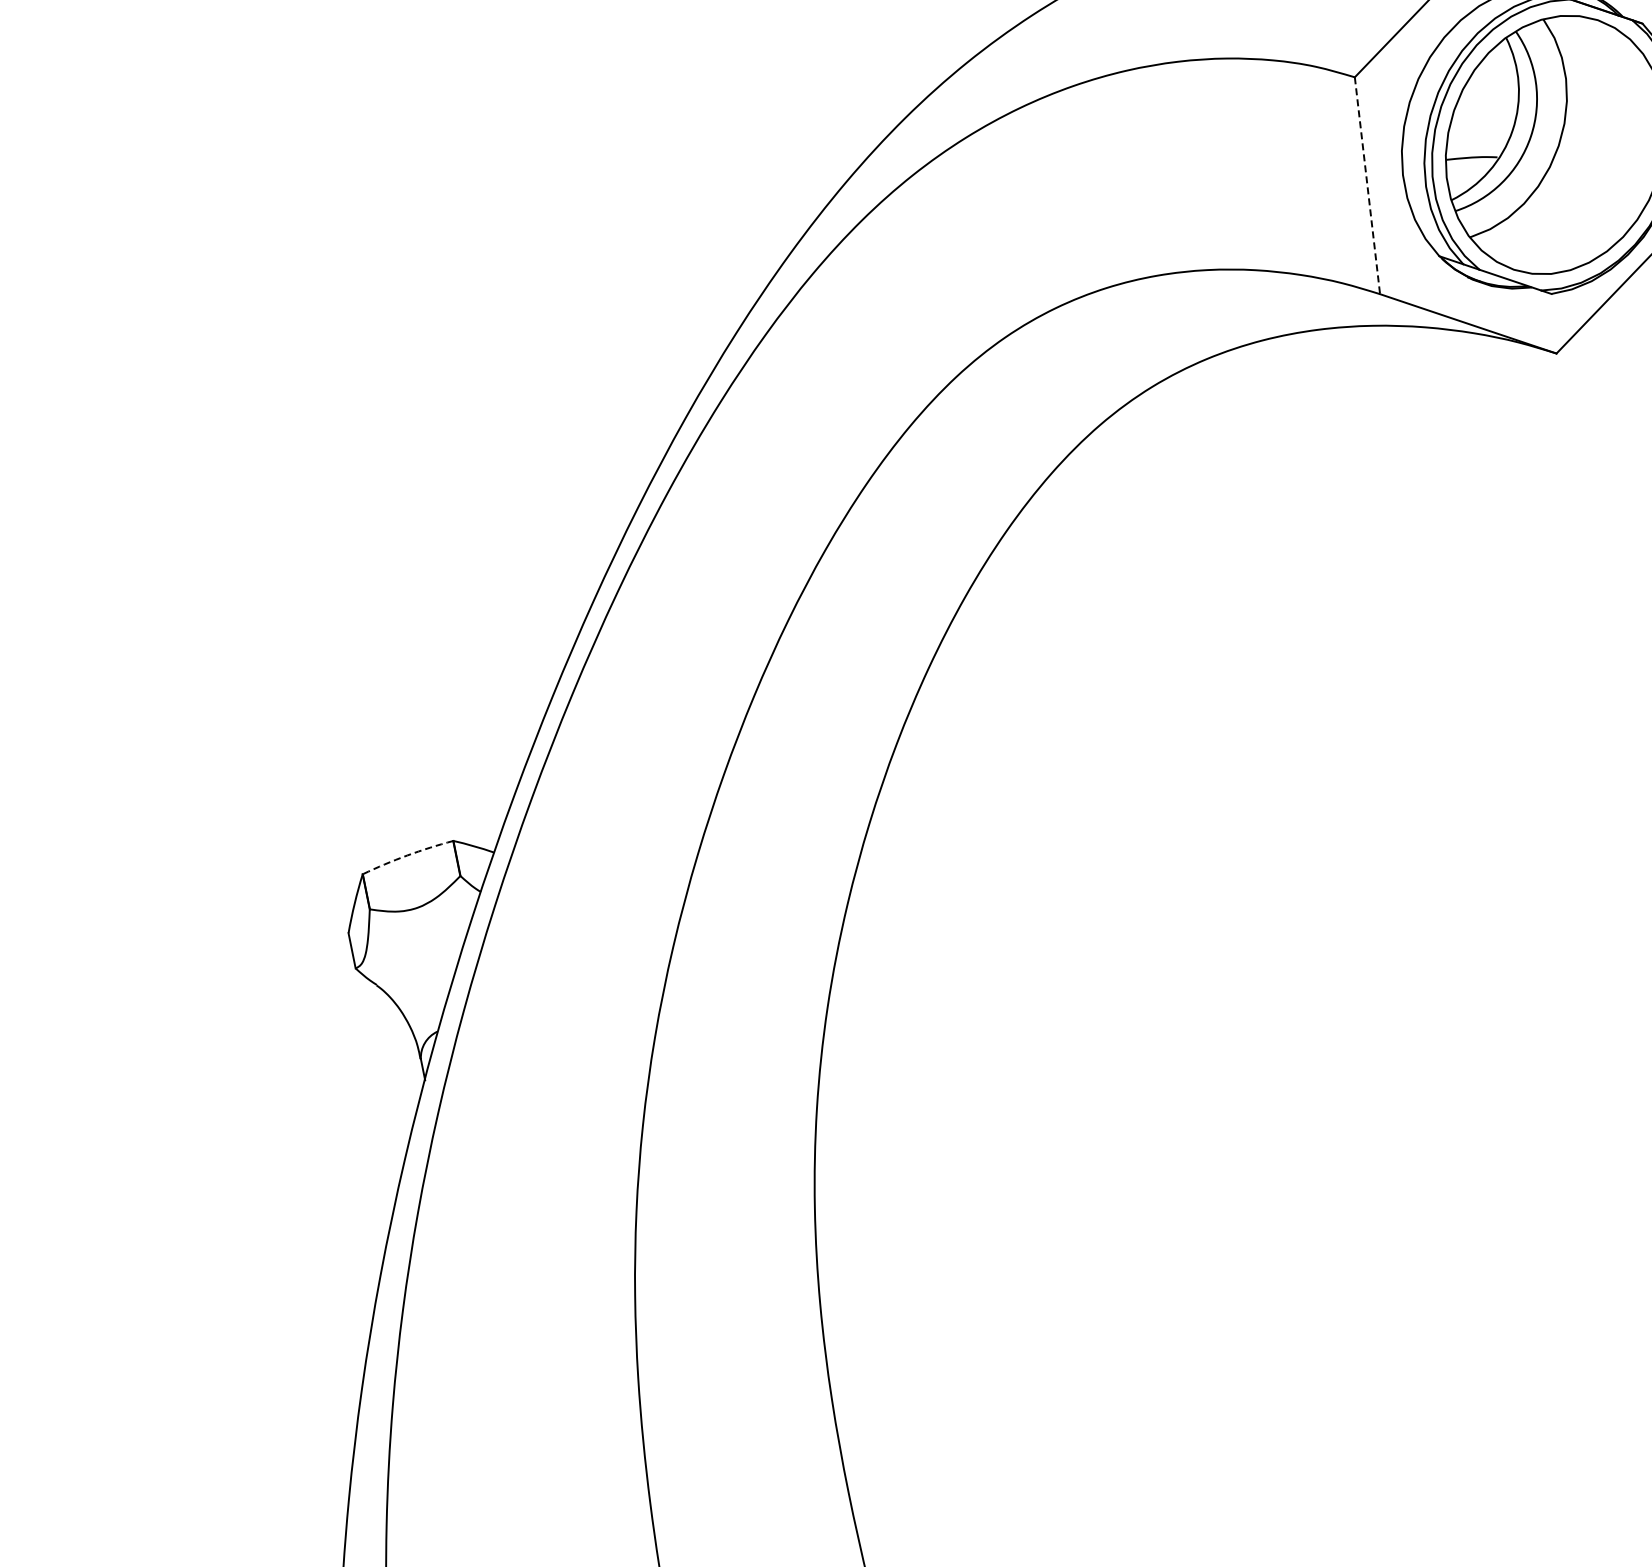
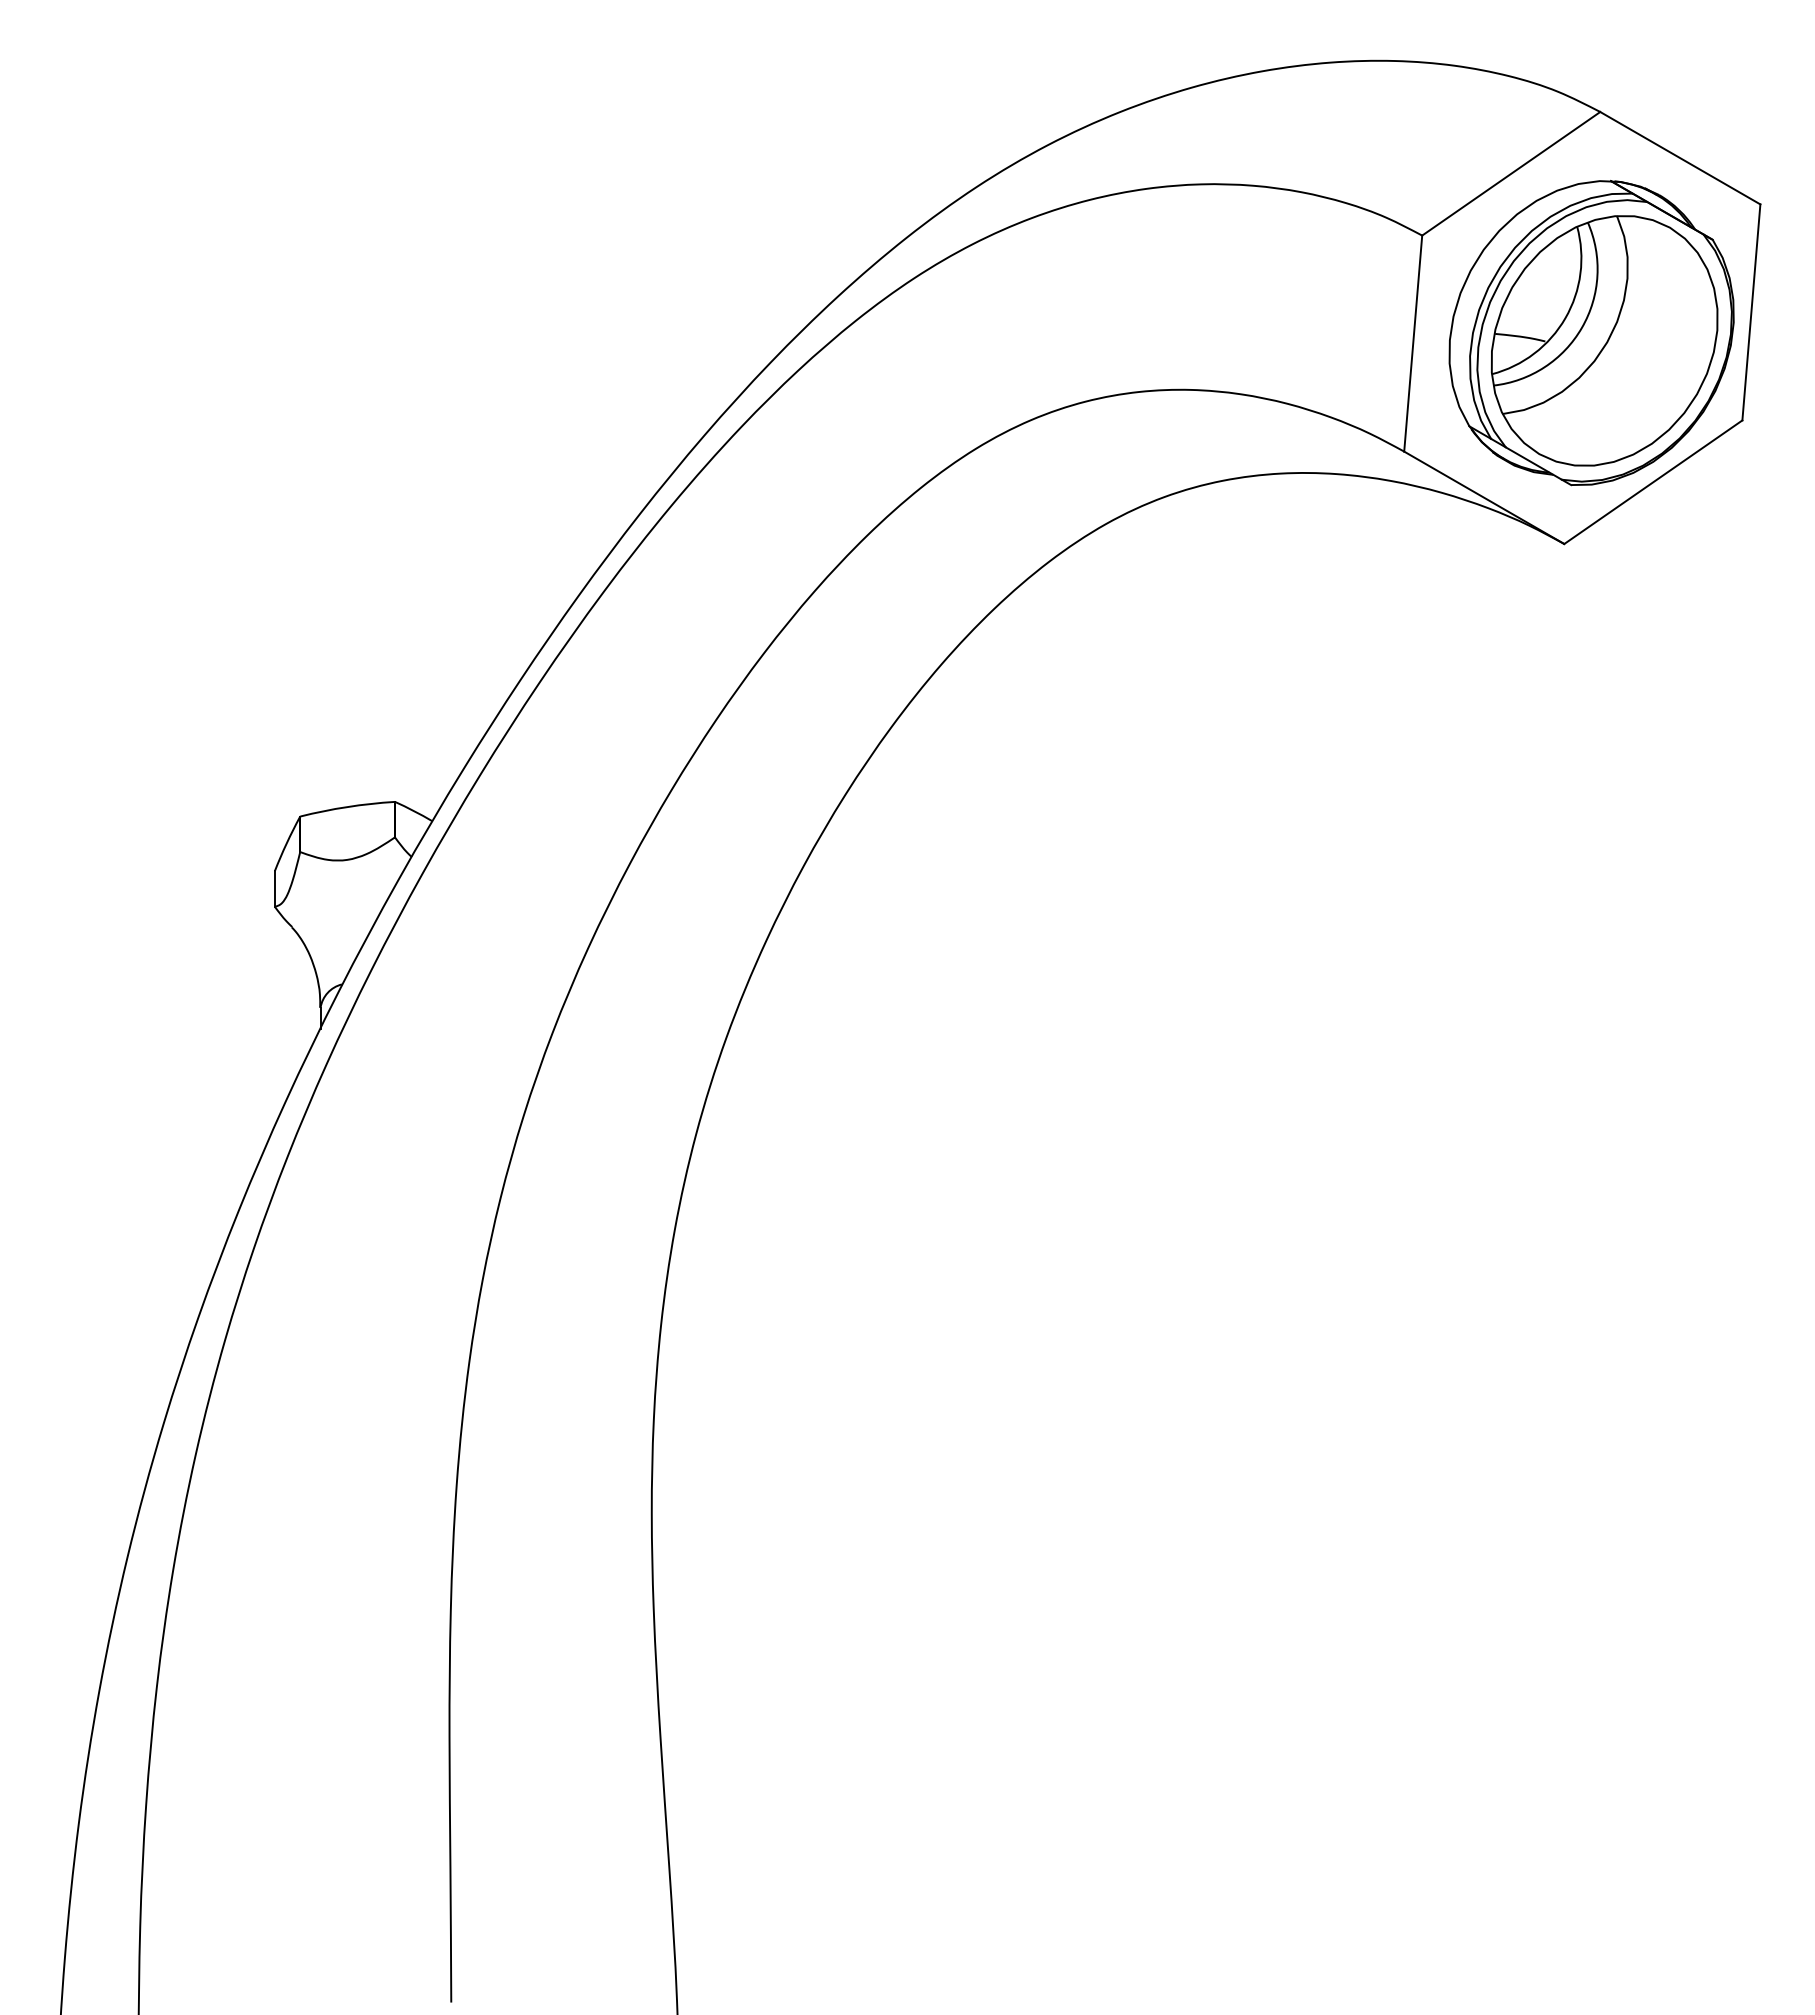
line: (1367, 186) -> (1413, 344), dashed -> solid
arc: (407, 855) -> (347, 807), dashed -> solid

